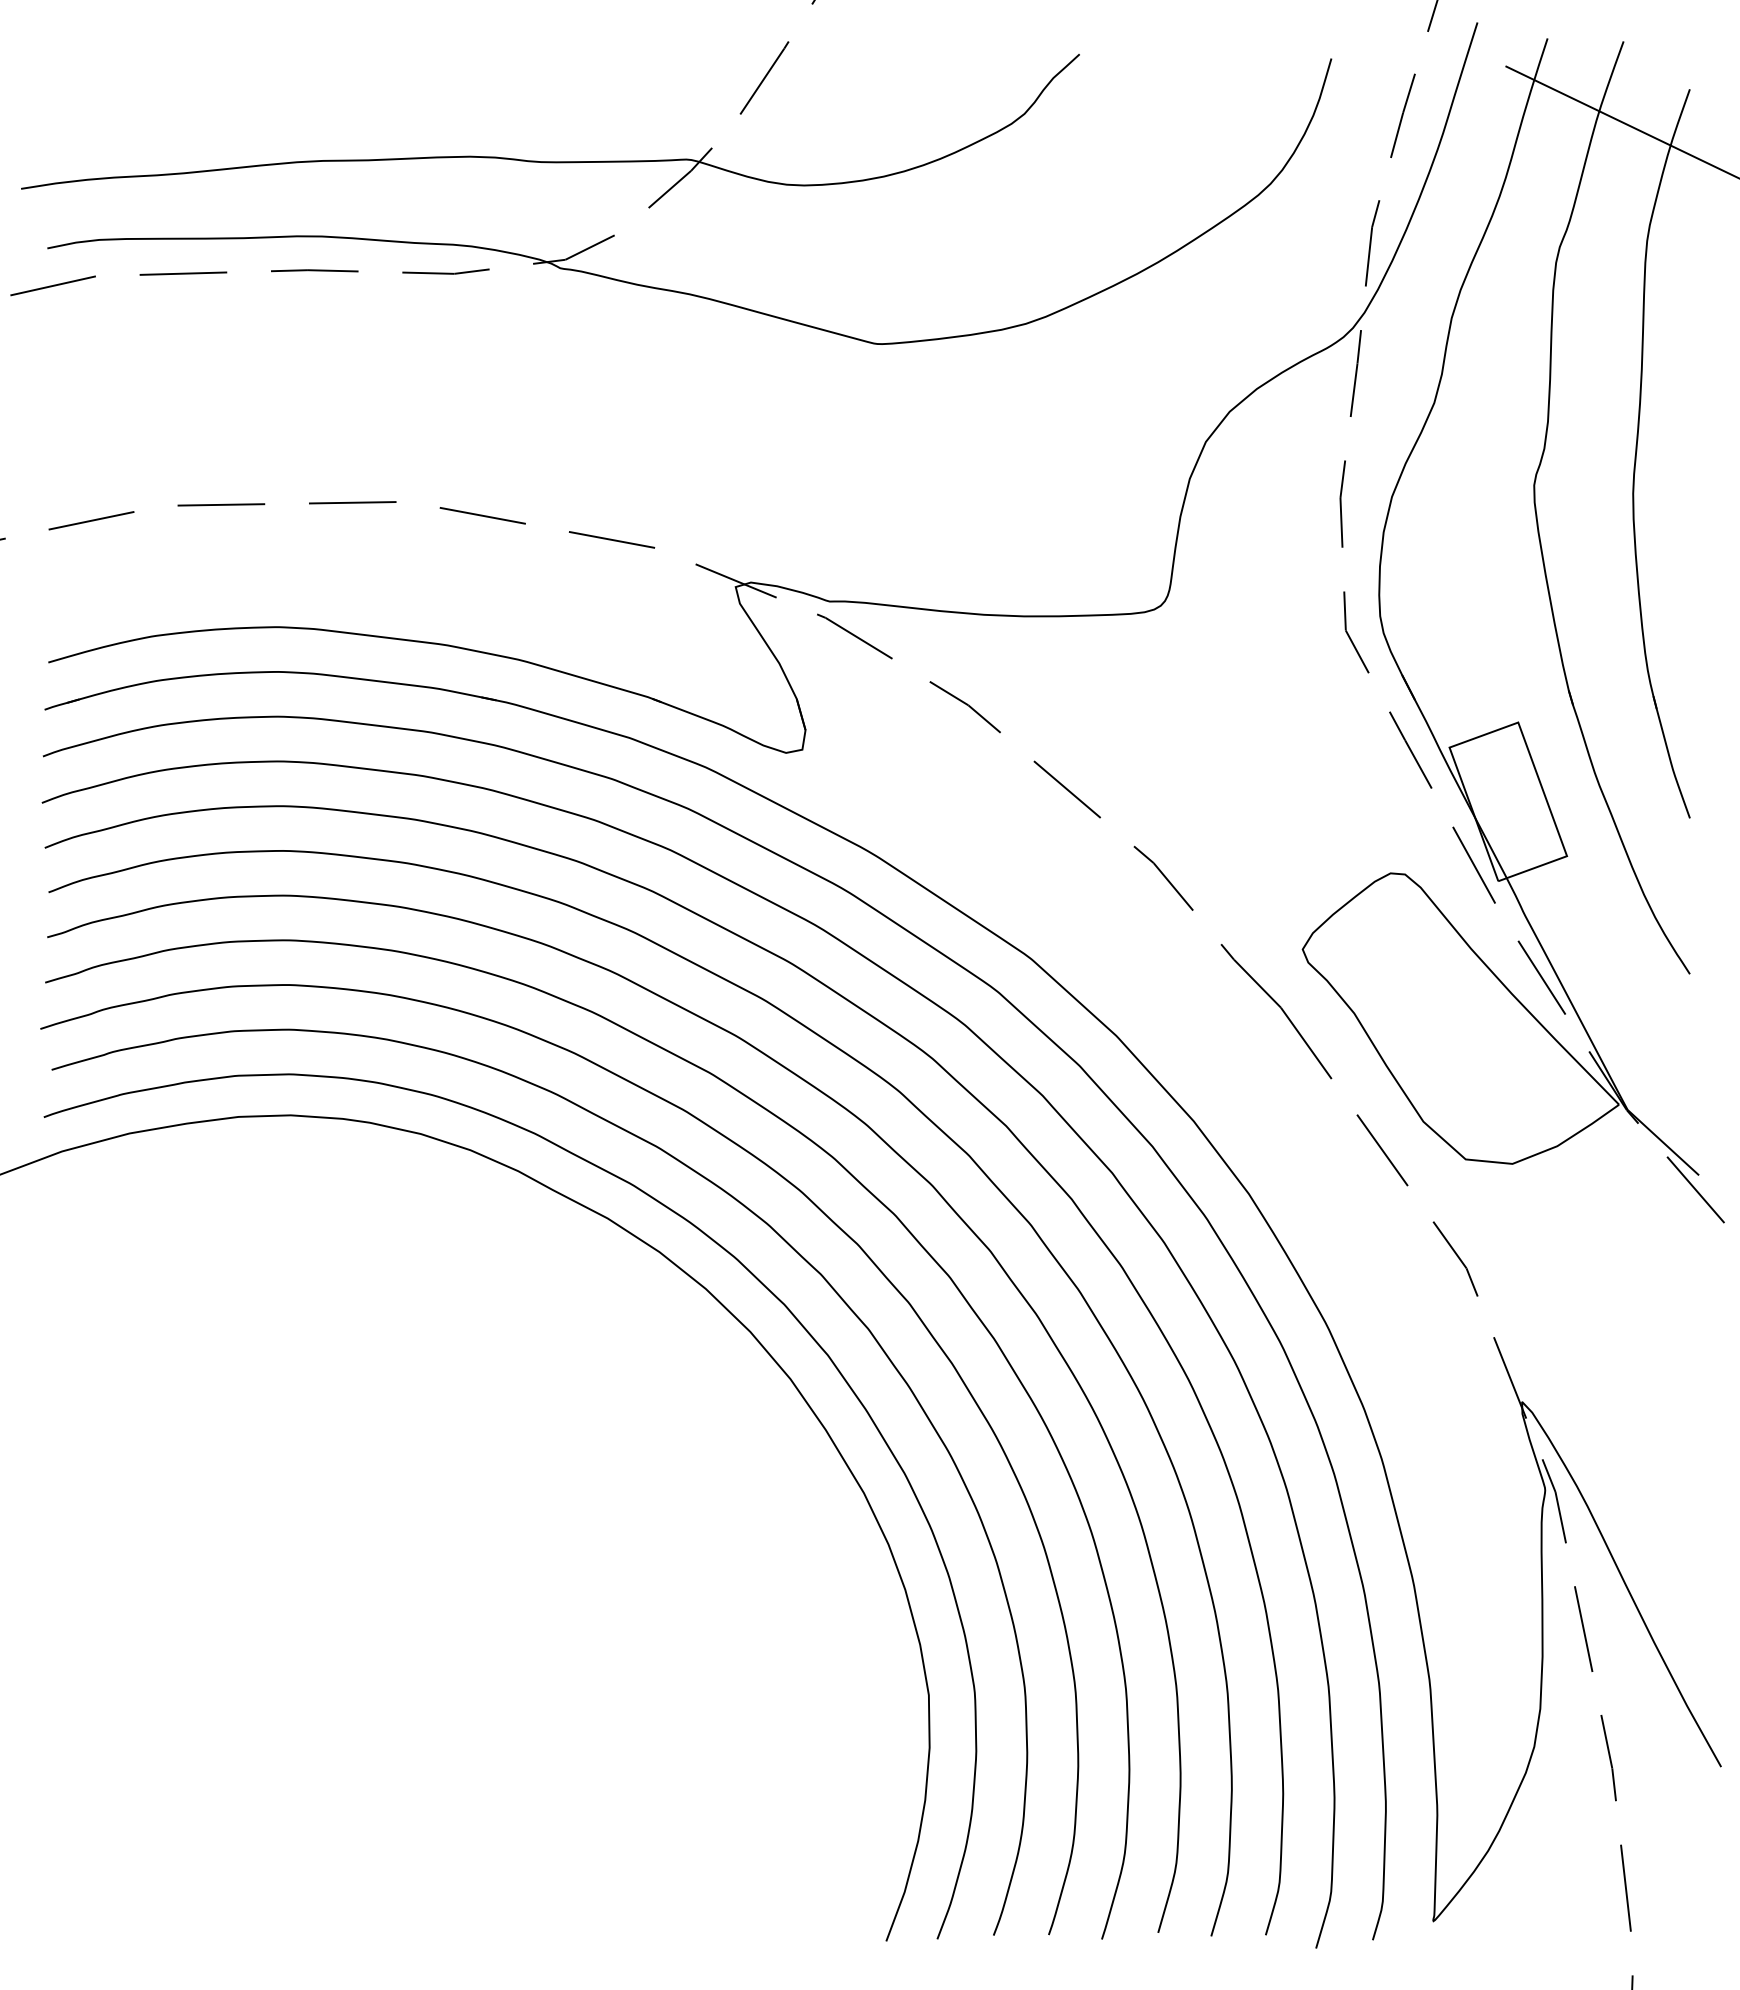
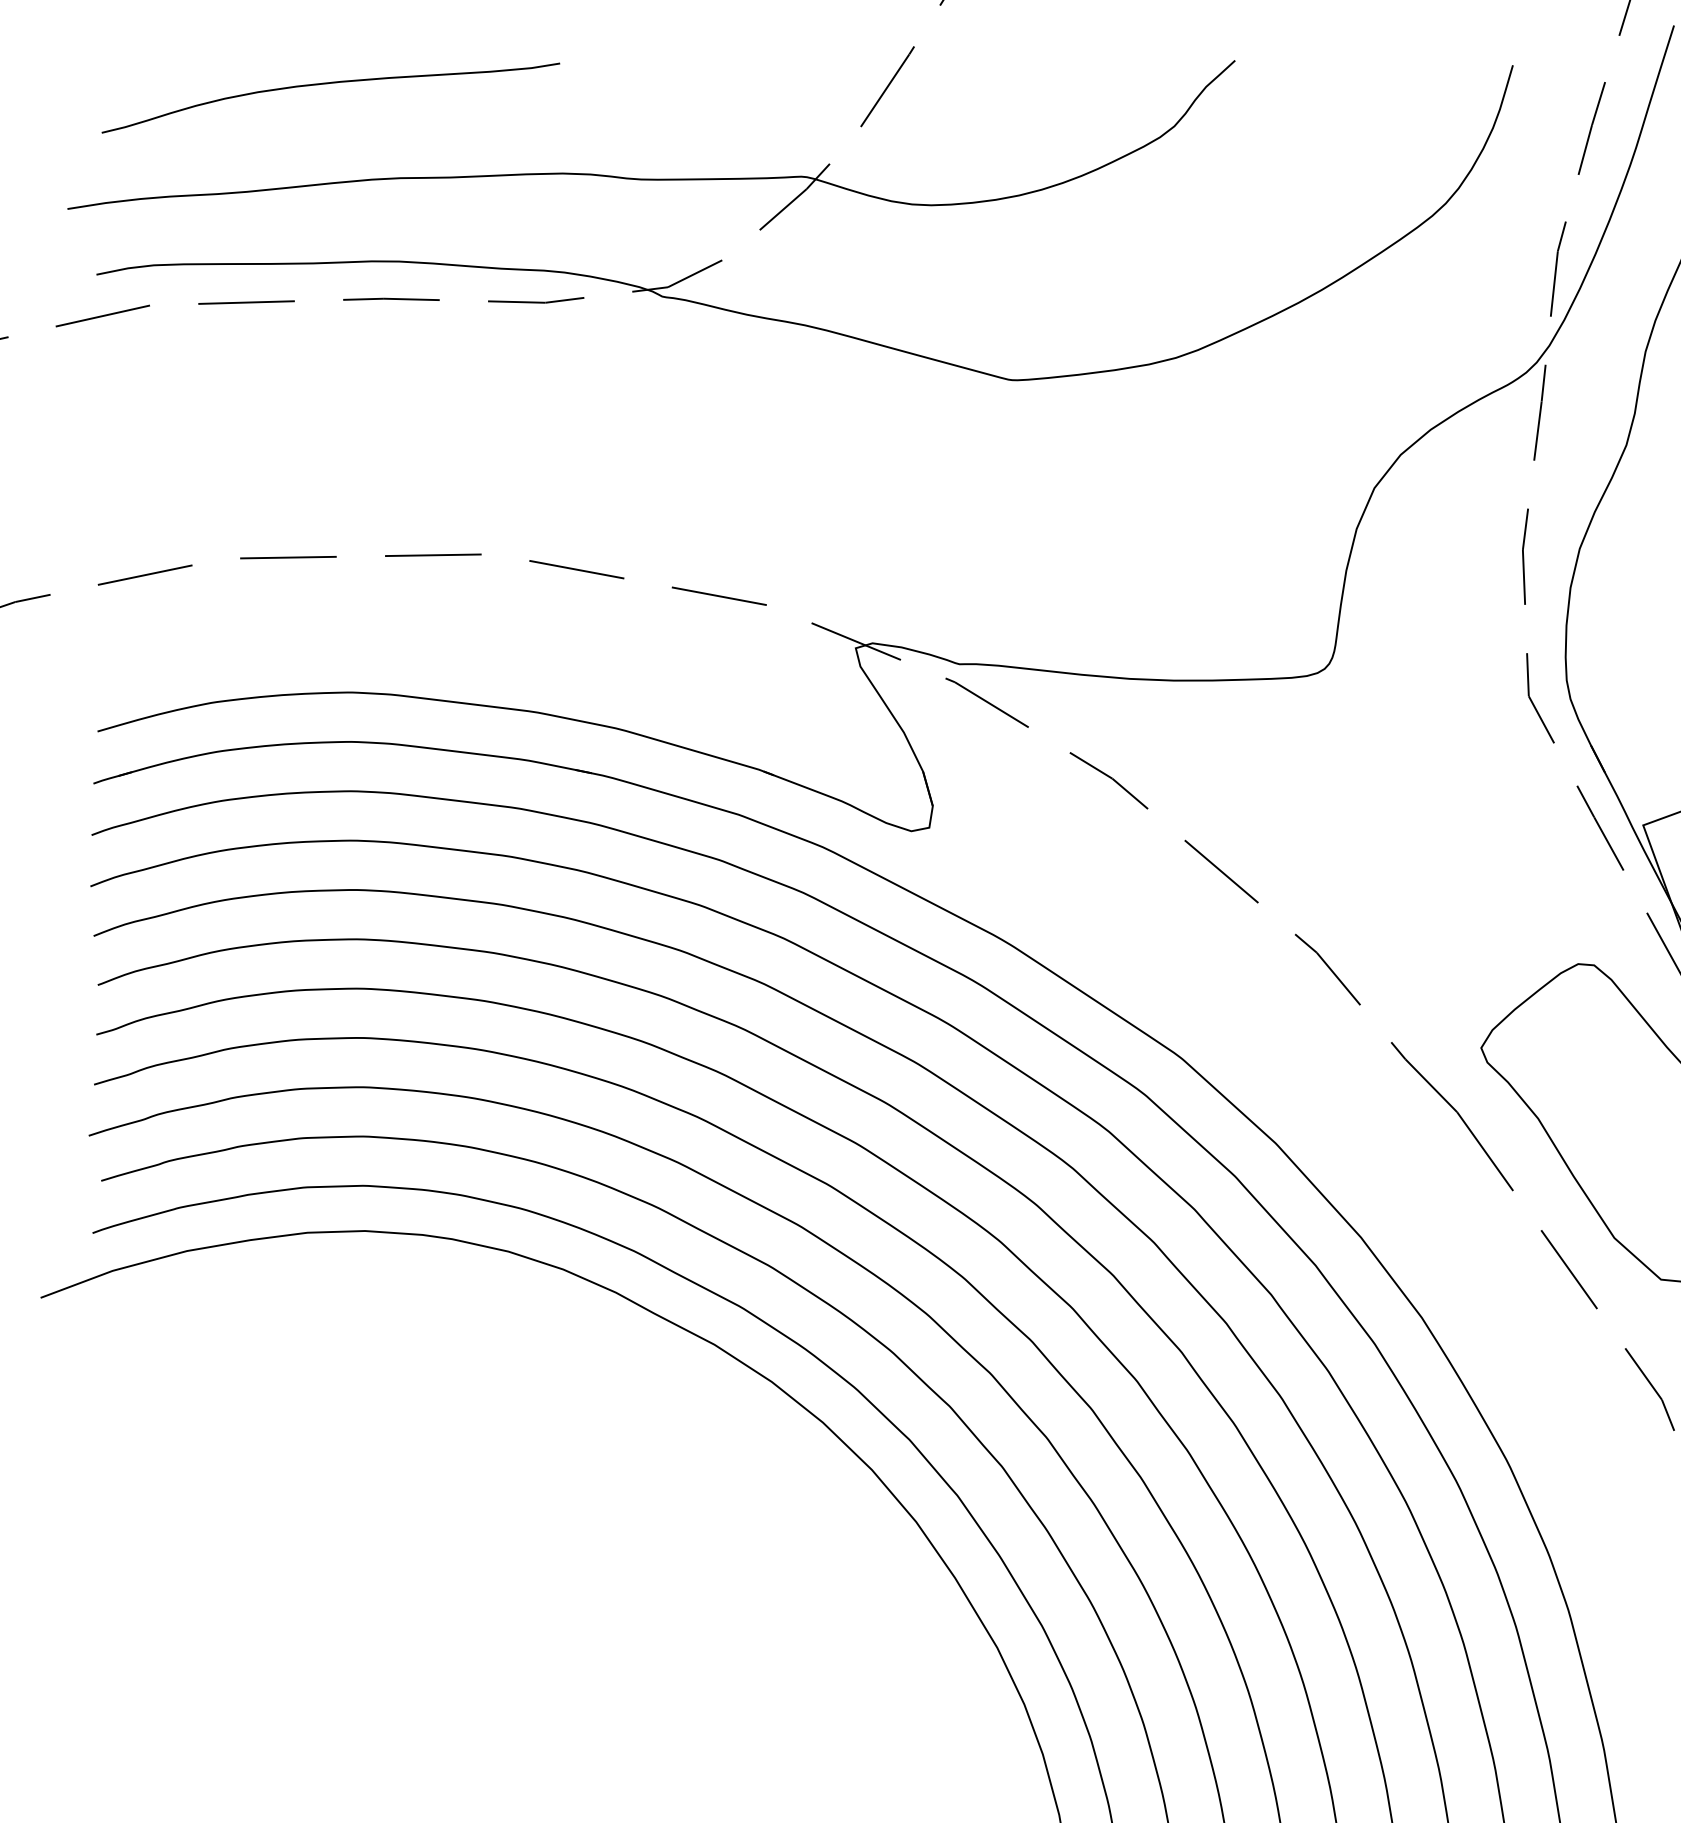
curve: (259, 75) -> (330, 83), added

